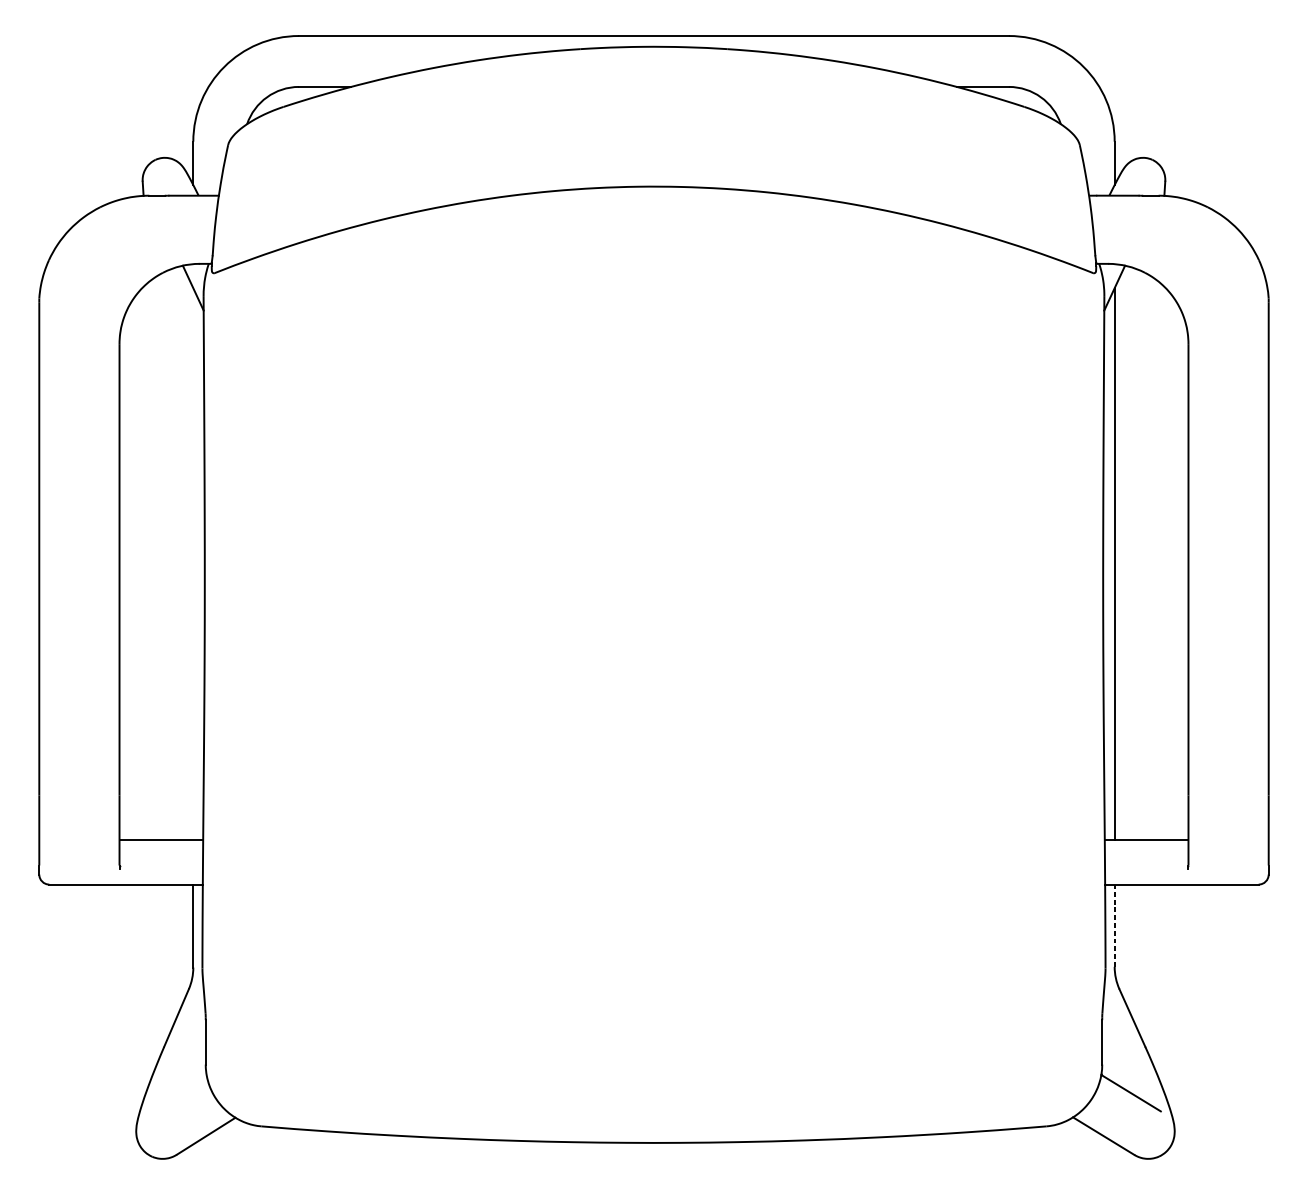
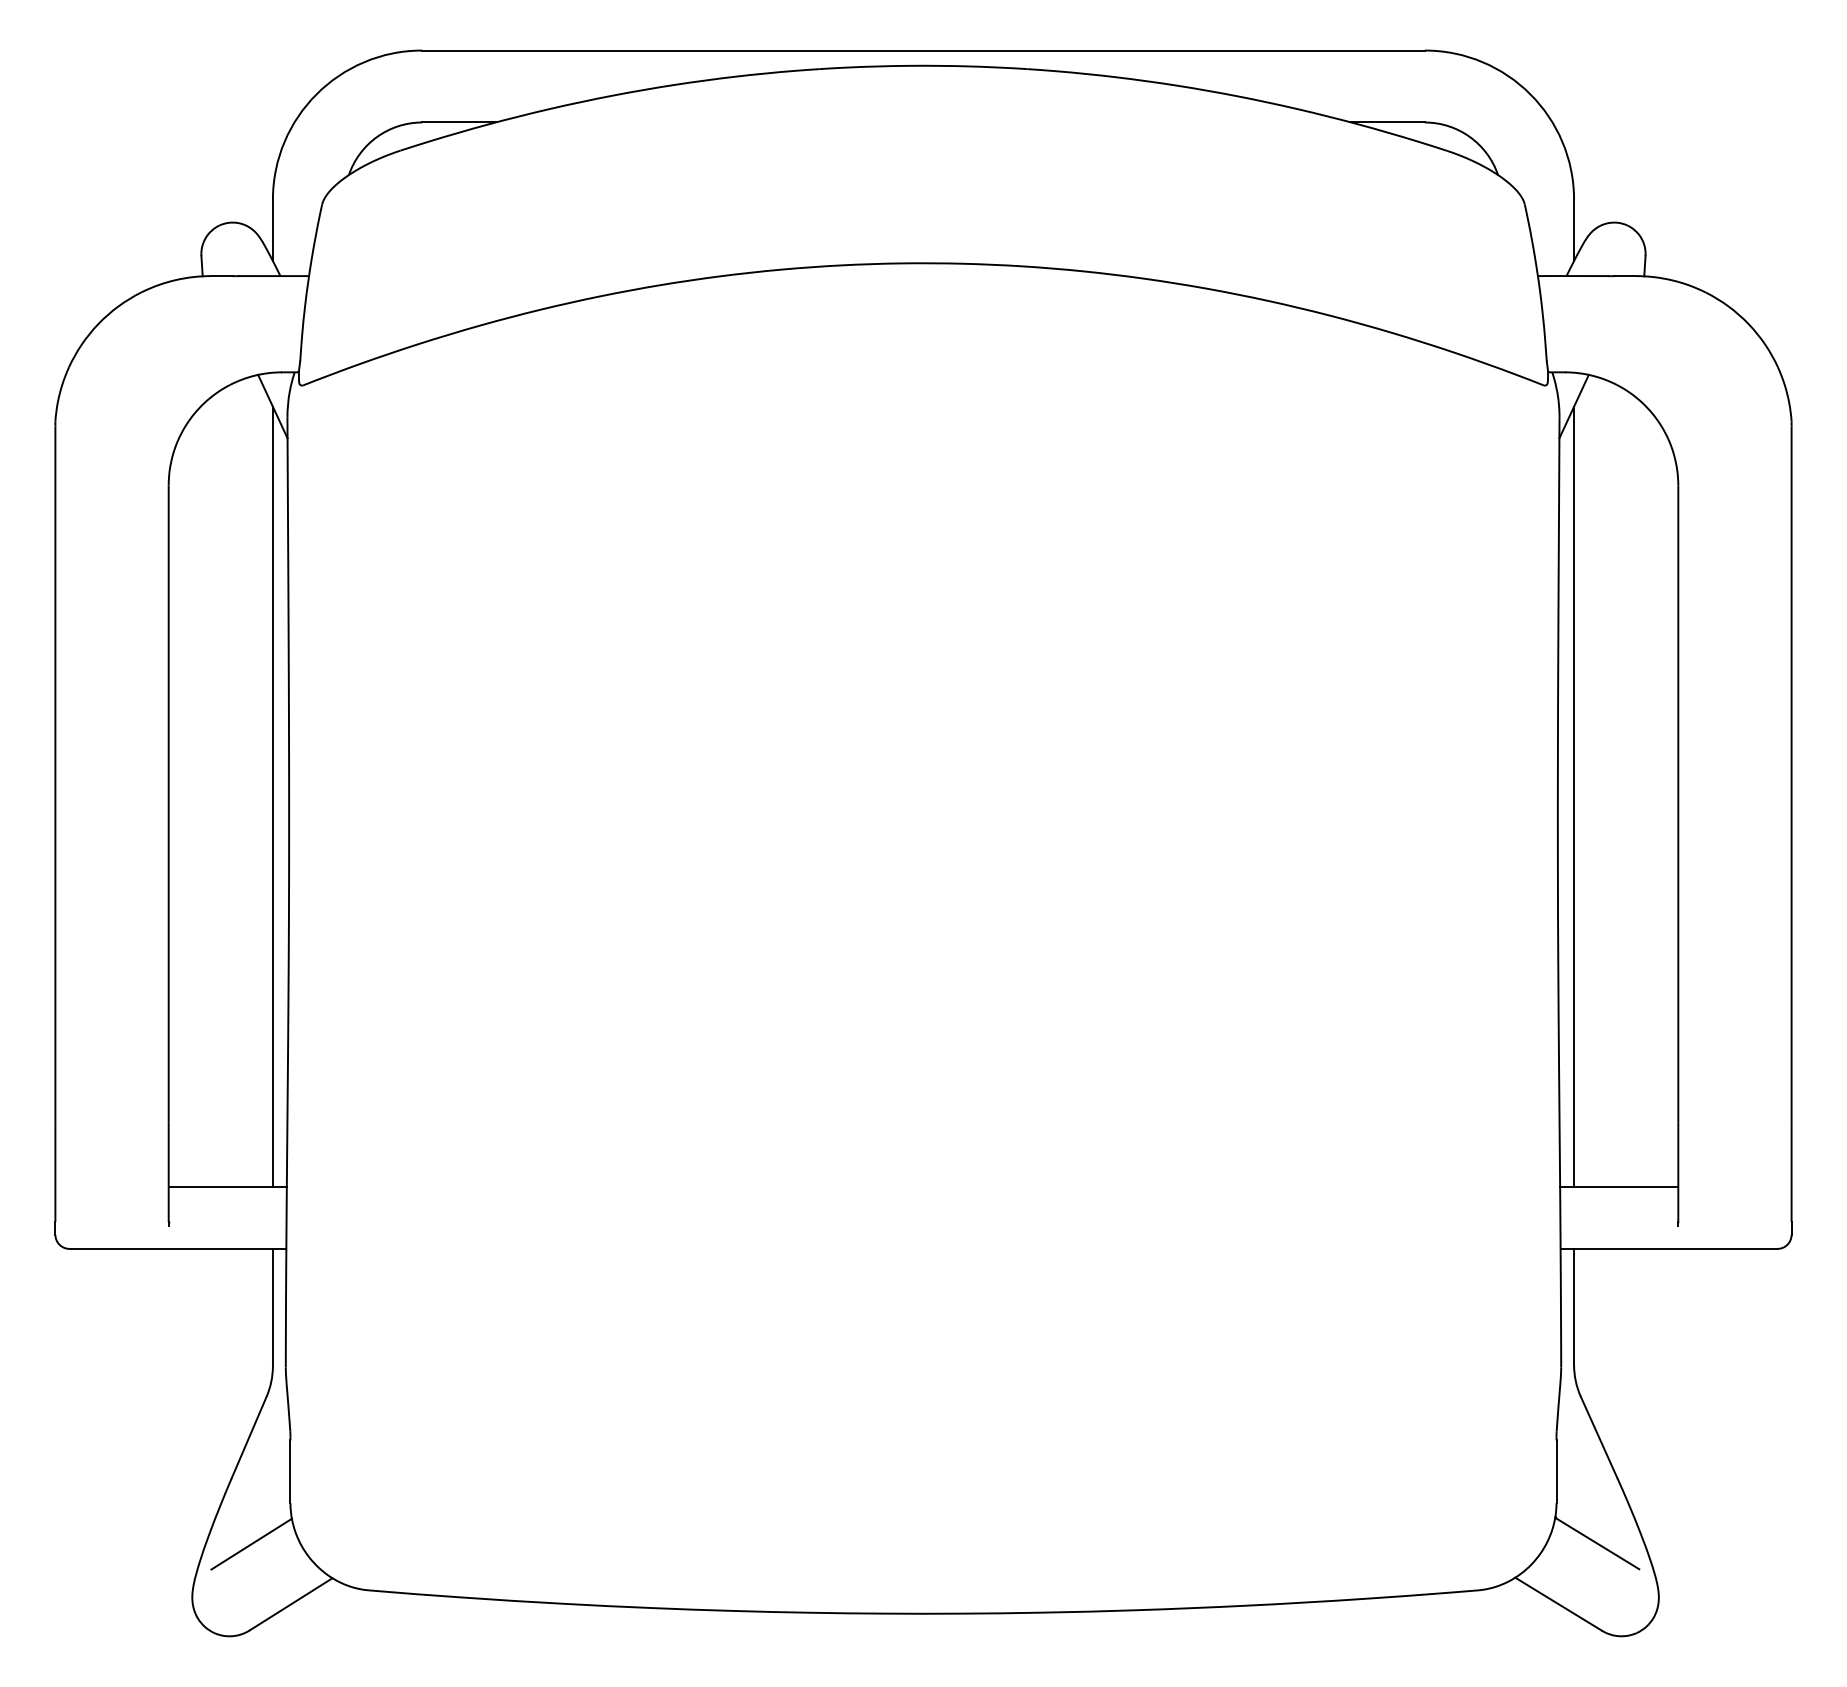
line: (193, 564) -> (272, 796), added
line: (1114, 925) -> (1574, 1306), dashed -> solid
line: (178, 1093) -> (251, 1543), added

